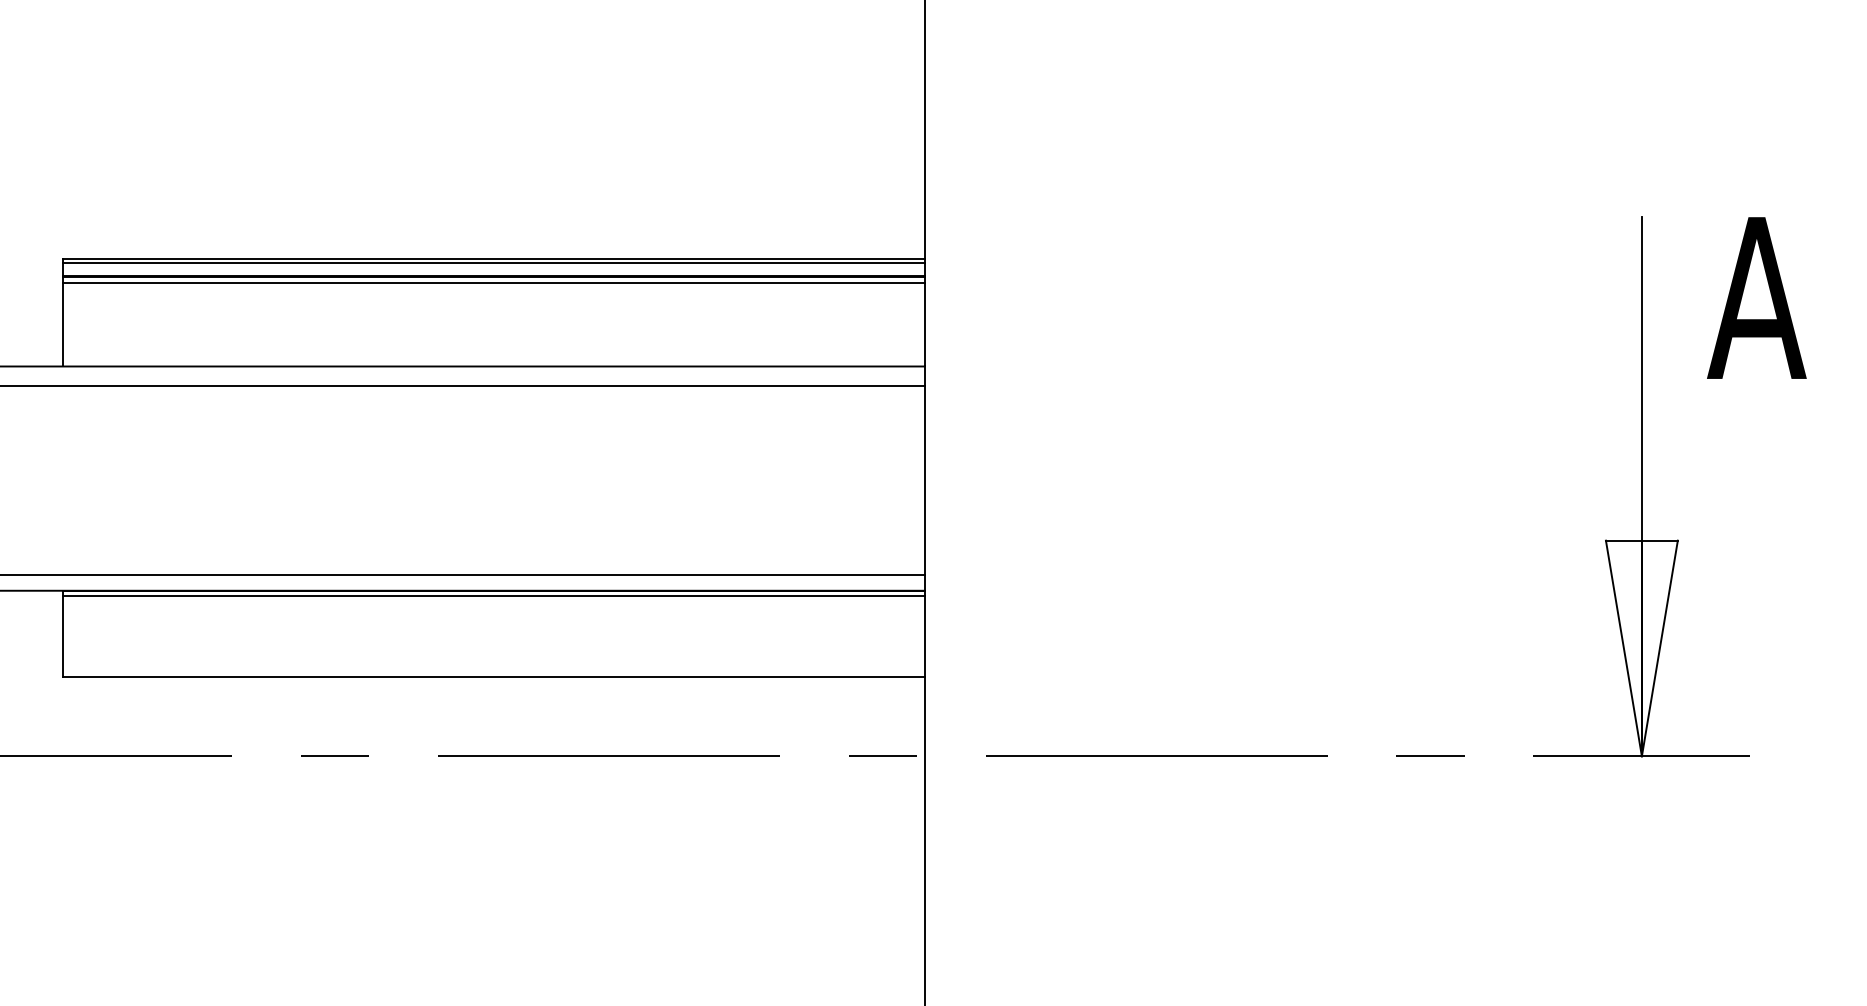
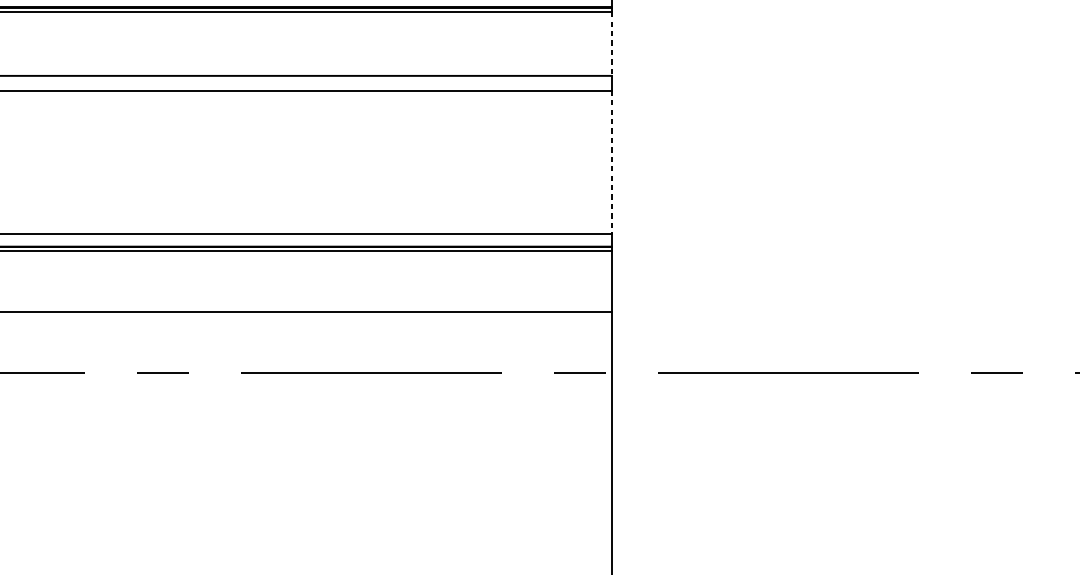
line: (925, 324) -> (612, 43), solid -> dashed
line: (925, 480) -> (612, 162), solid -> dashed

